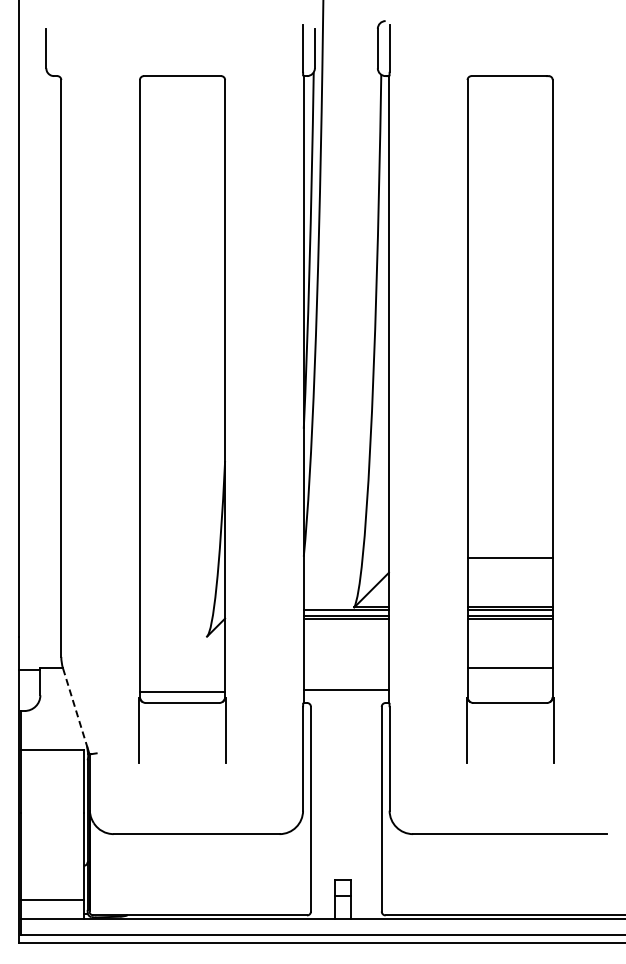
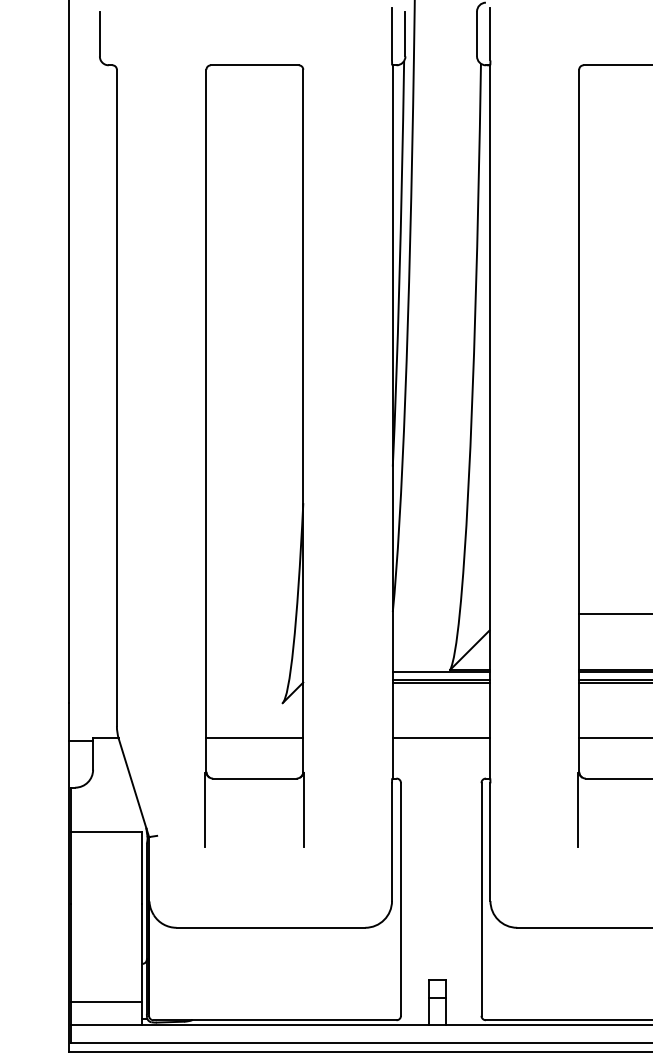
line: (345, 689) -> (440, 738), moved
line: (182, 691) -> (254, 738), moved
line: (75, 708) -> (133, 784), dashed -> solid

